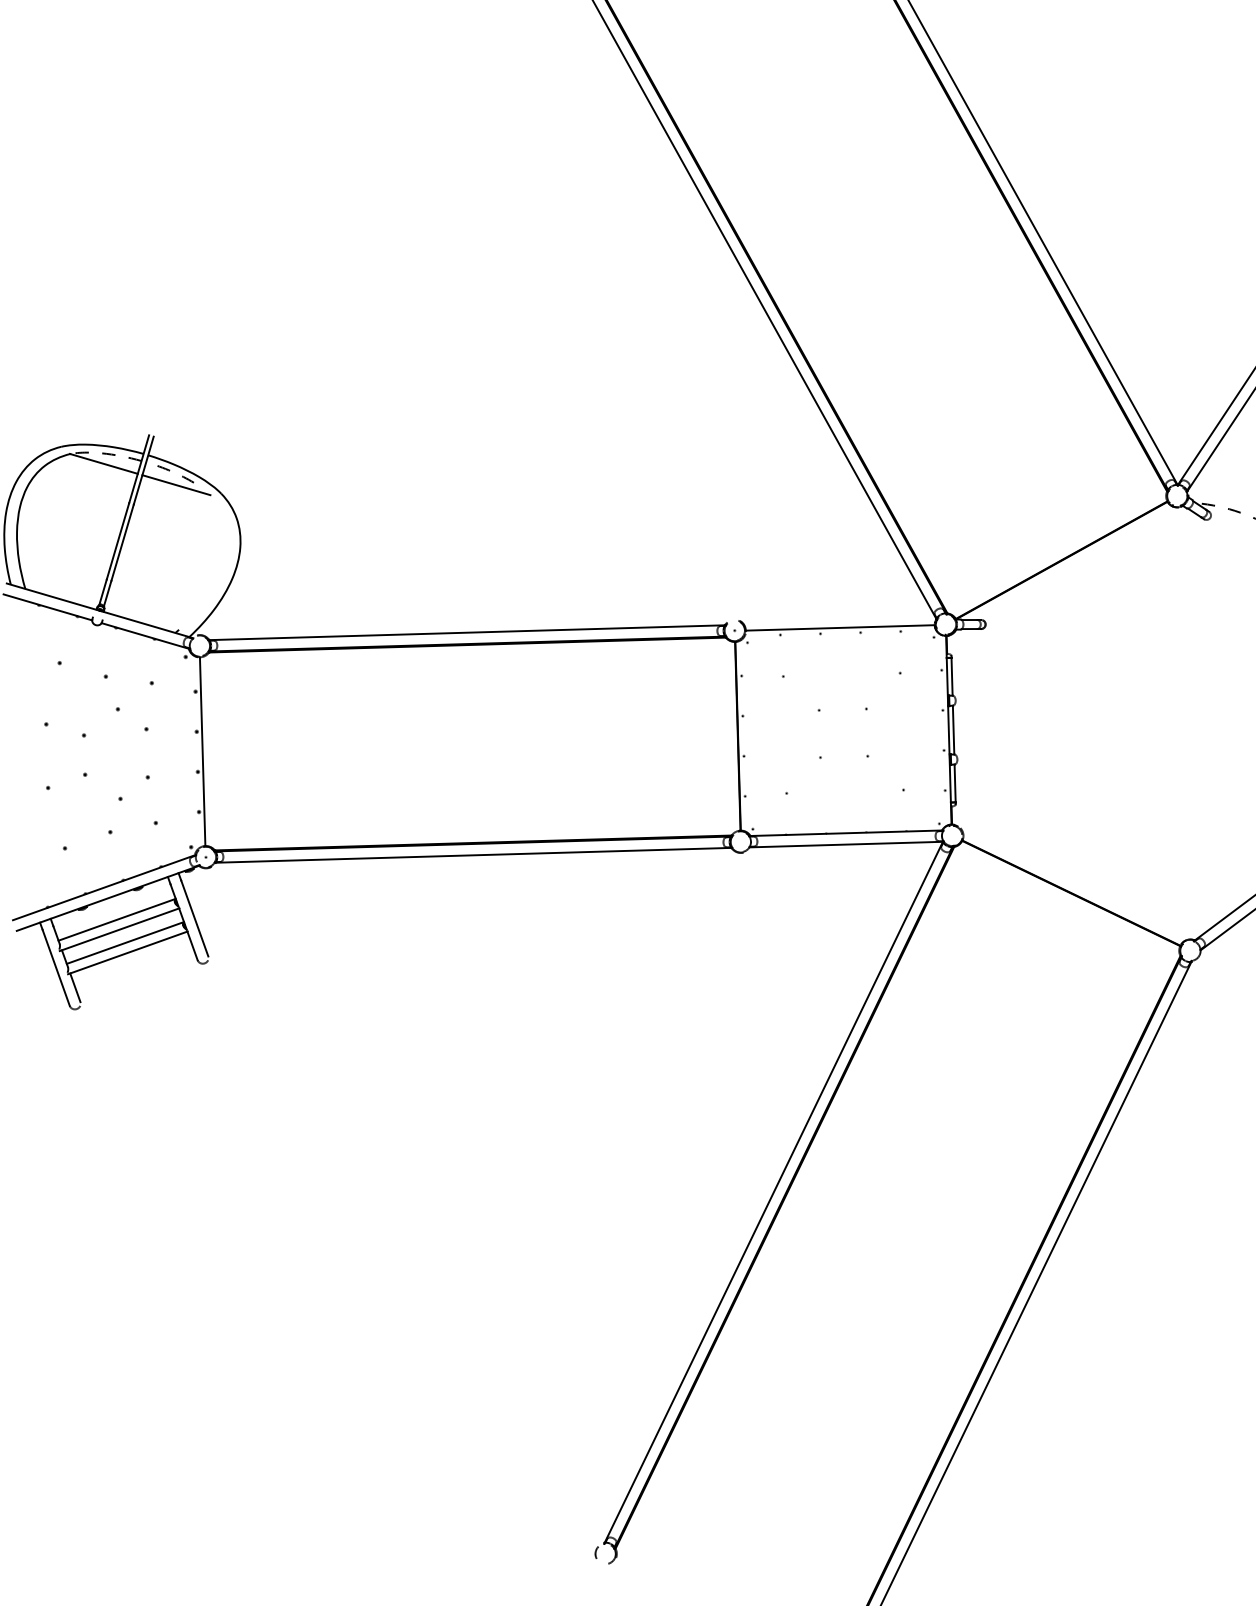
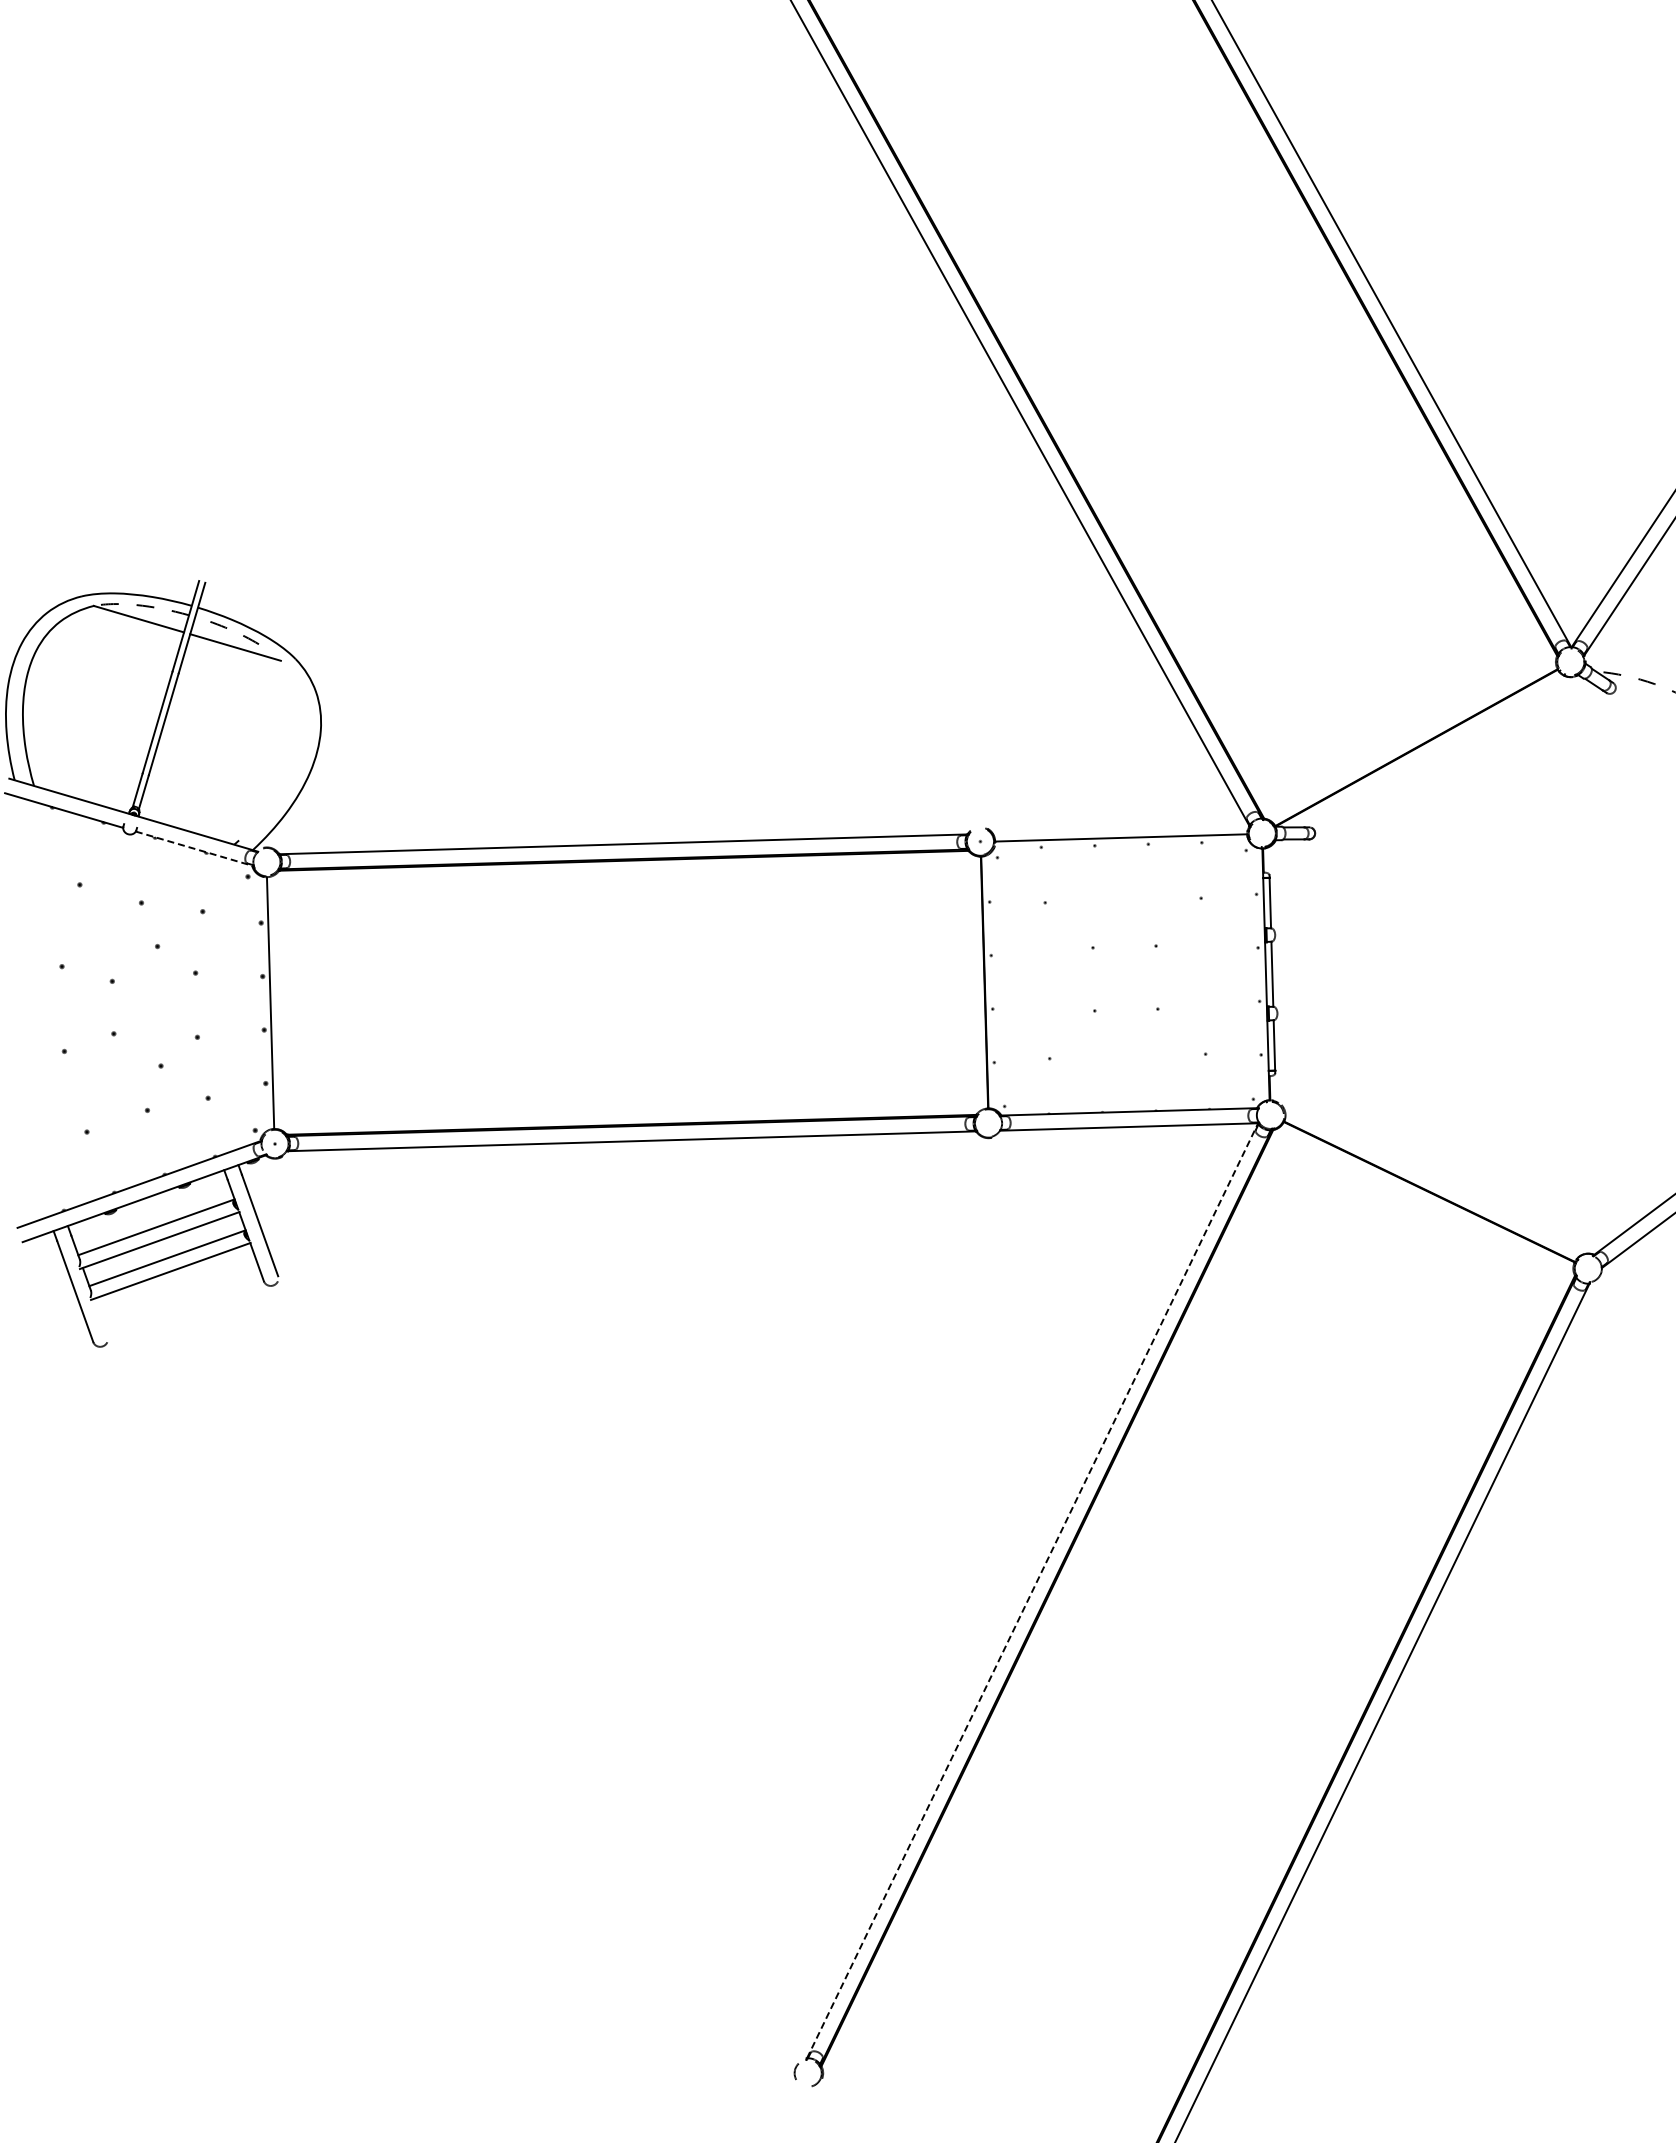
line: (145, 635) -> (194, 848), solid -> dashed
line: (75, 987) -> (100, 1317), removed
line: (773, 1192) -> (1032, 1591), solid -> dashed

